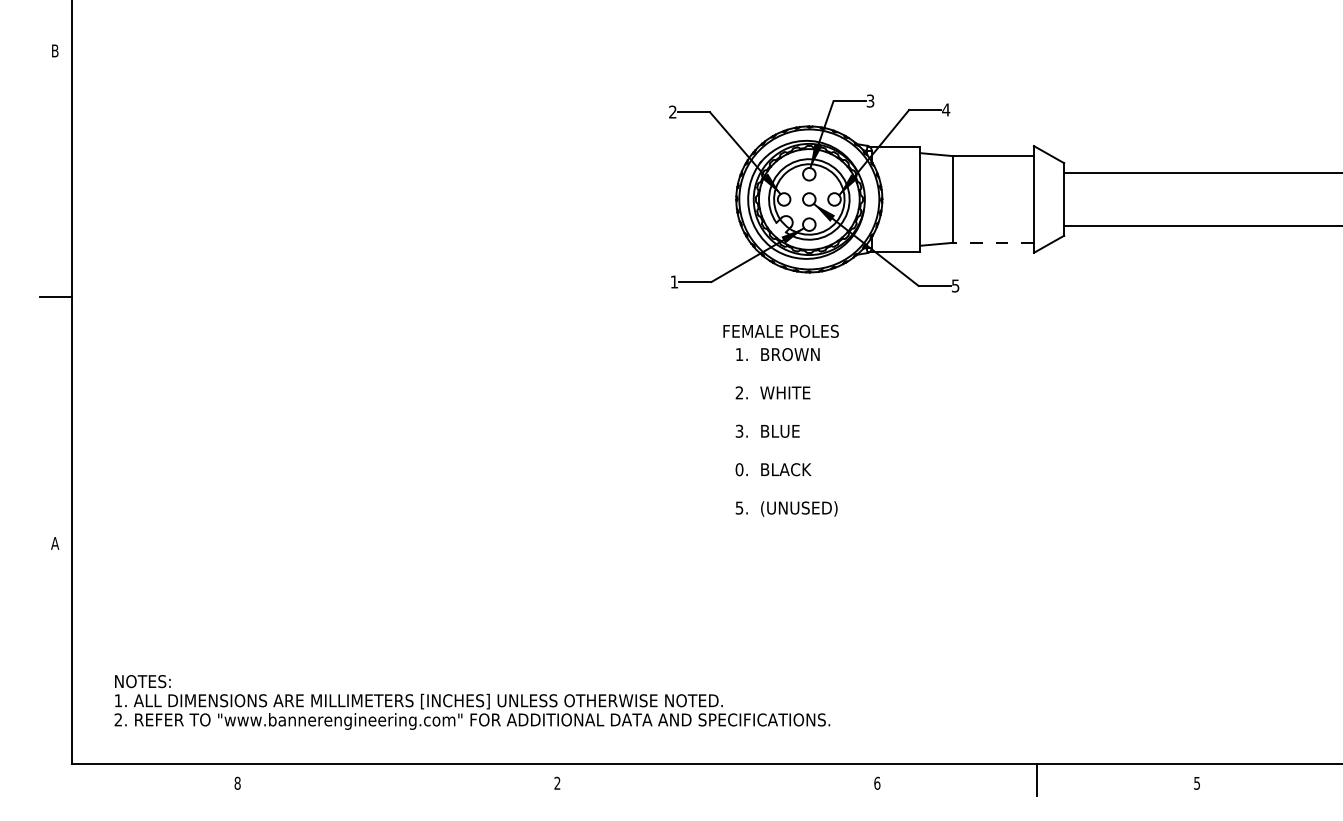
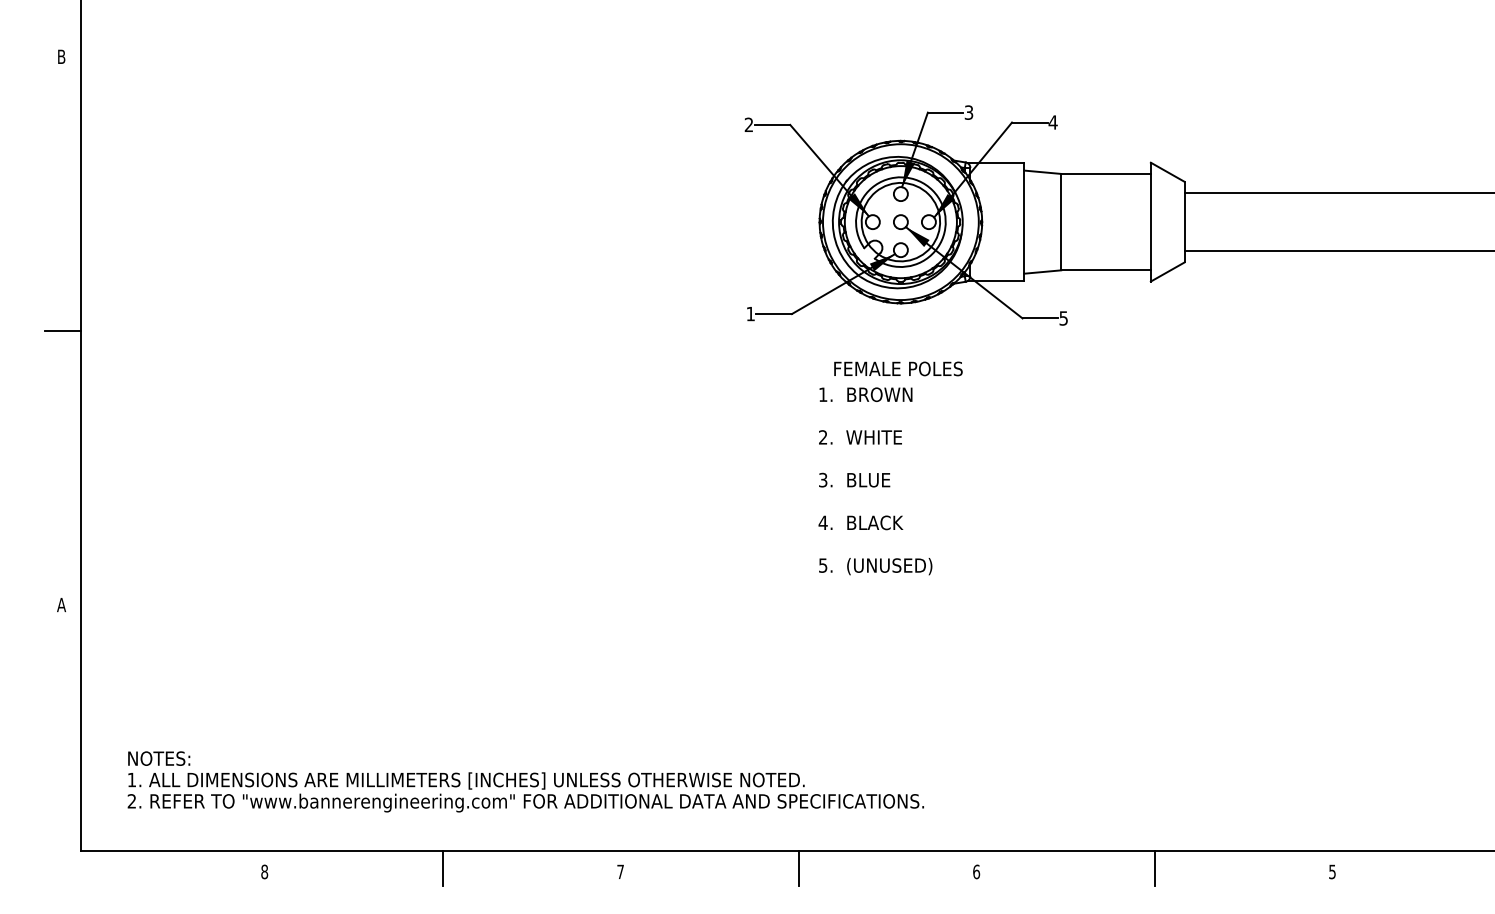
line: (993, 242) -> (1105, 270), dashed -> solid
text: (780, 330) -> (897, 367), moved
text: (739, 469) -> (823, 522), 0. -> 4.
line: (397, 780) -> (442, 868), added
line: (717, 780) -> (798, 868), added
text: (557, 782) -> (620, 870), 2 -> 7

